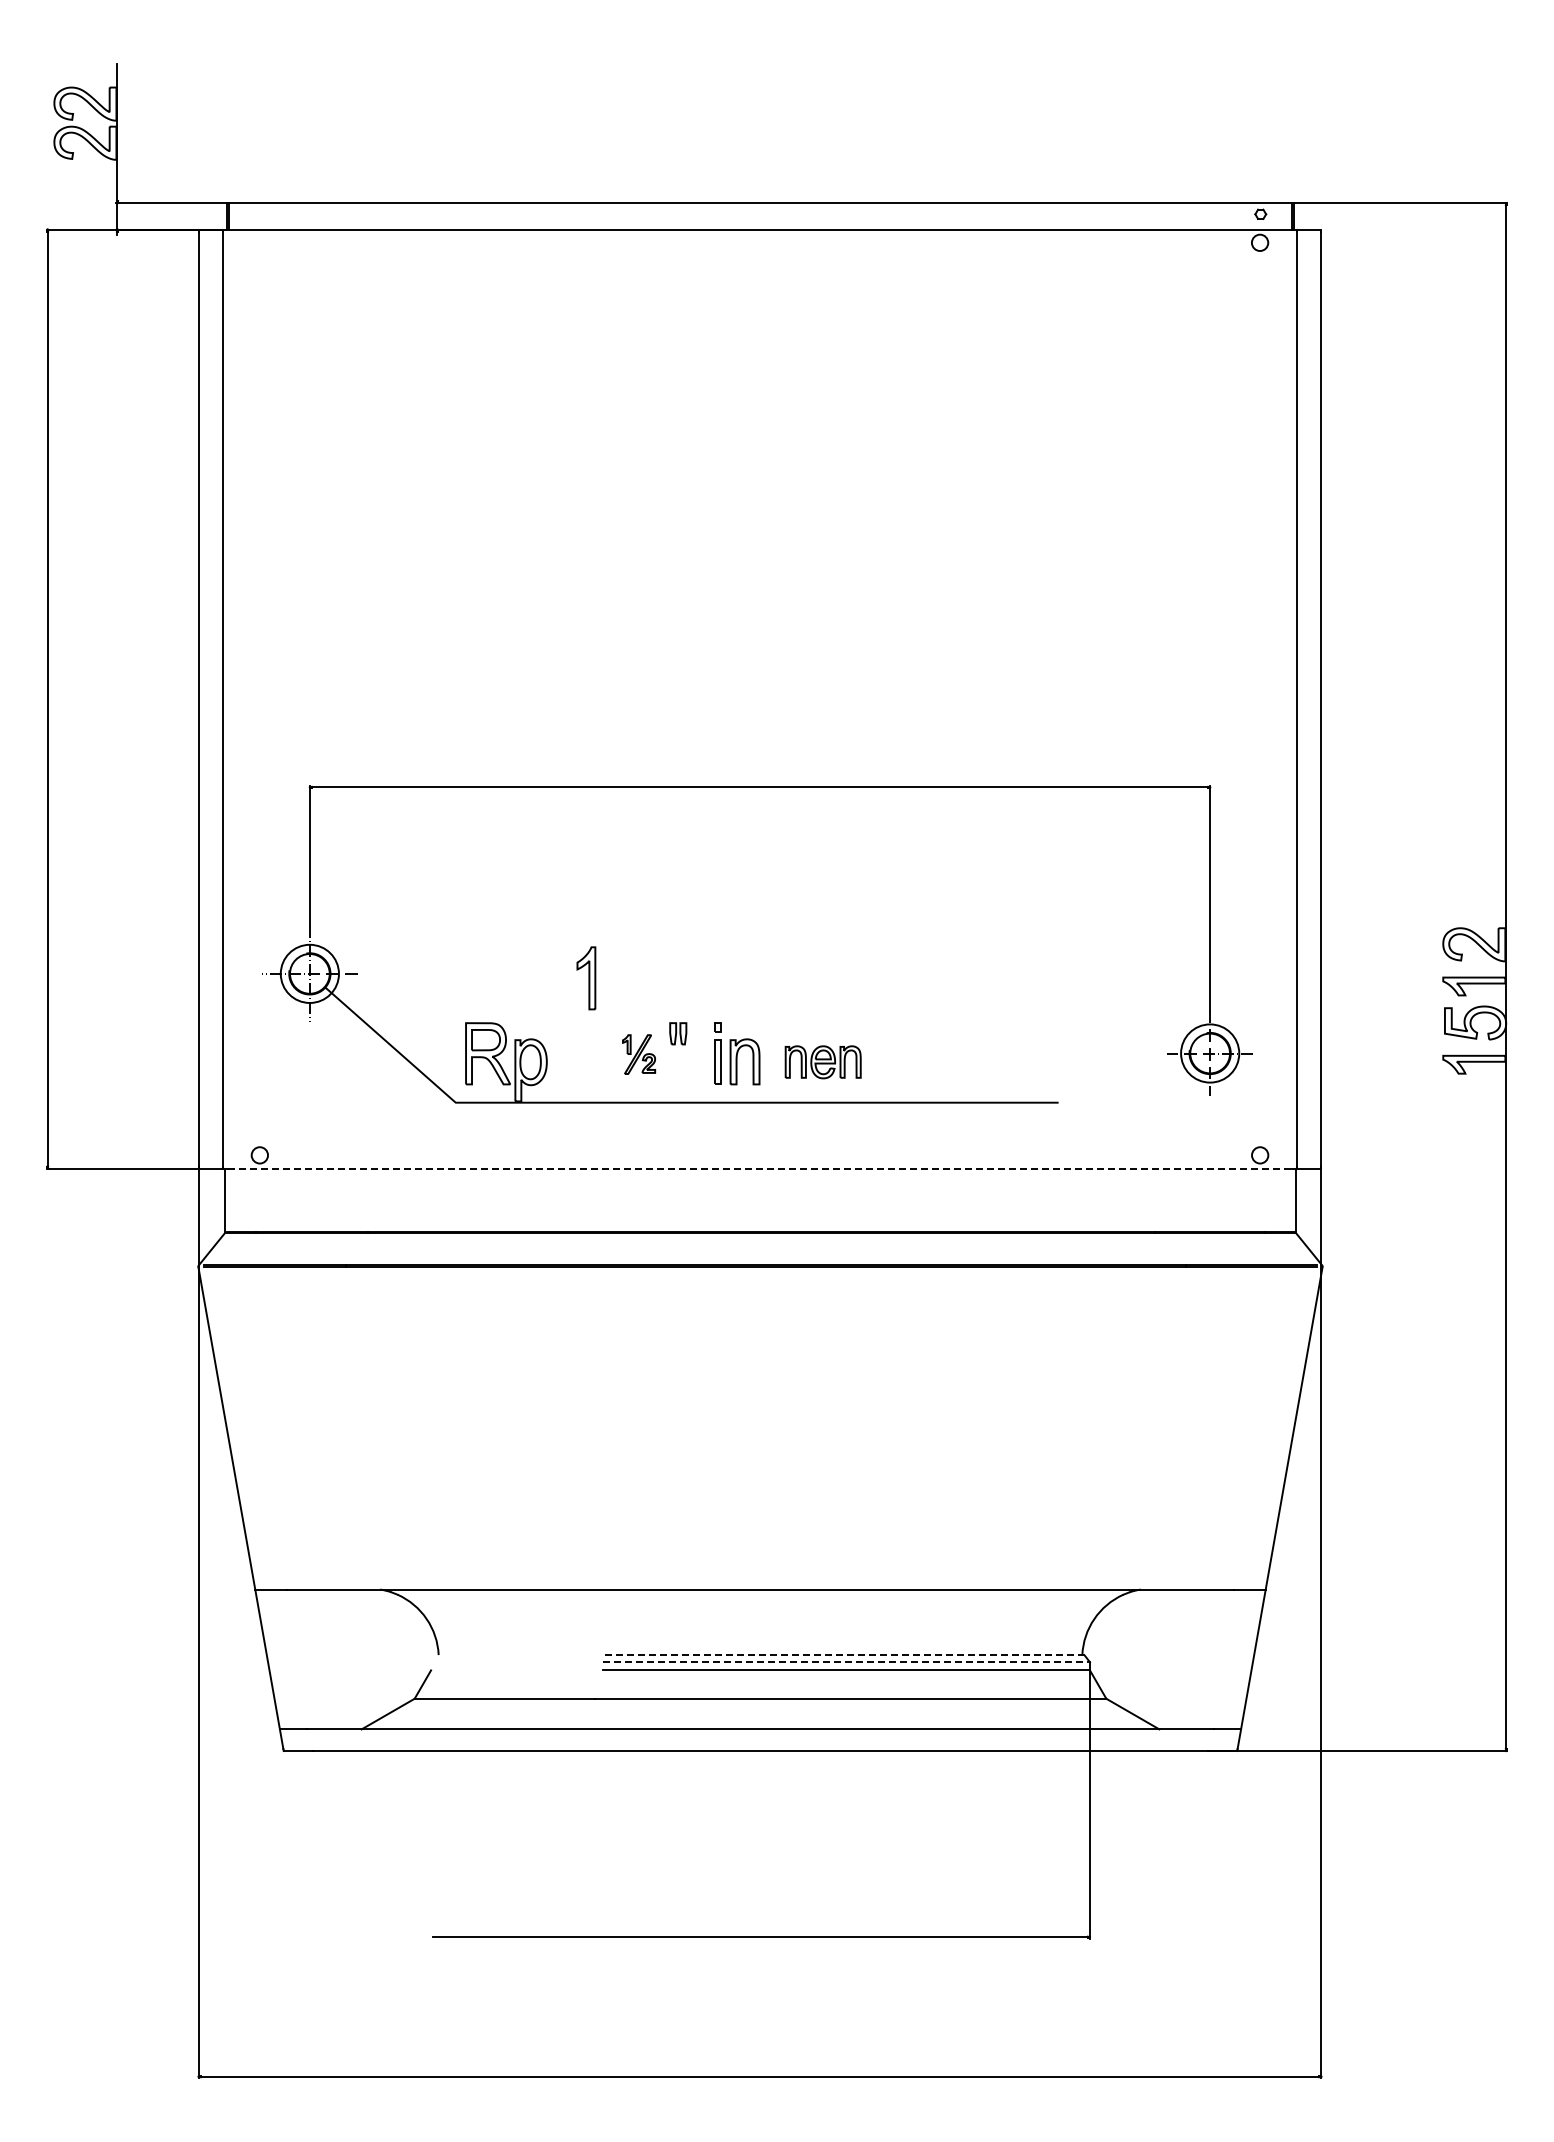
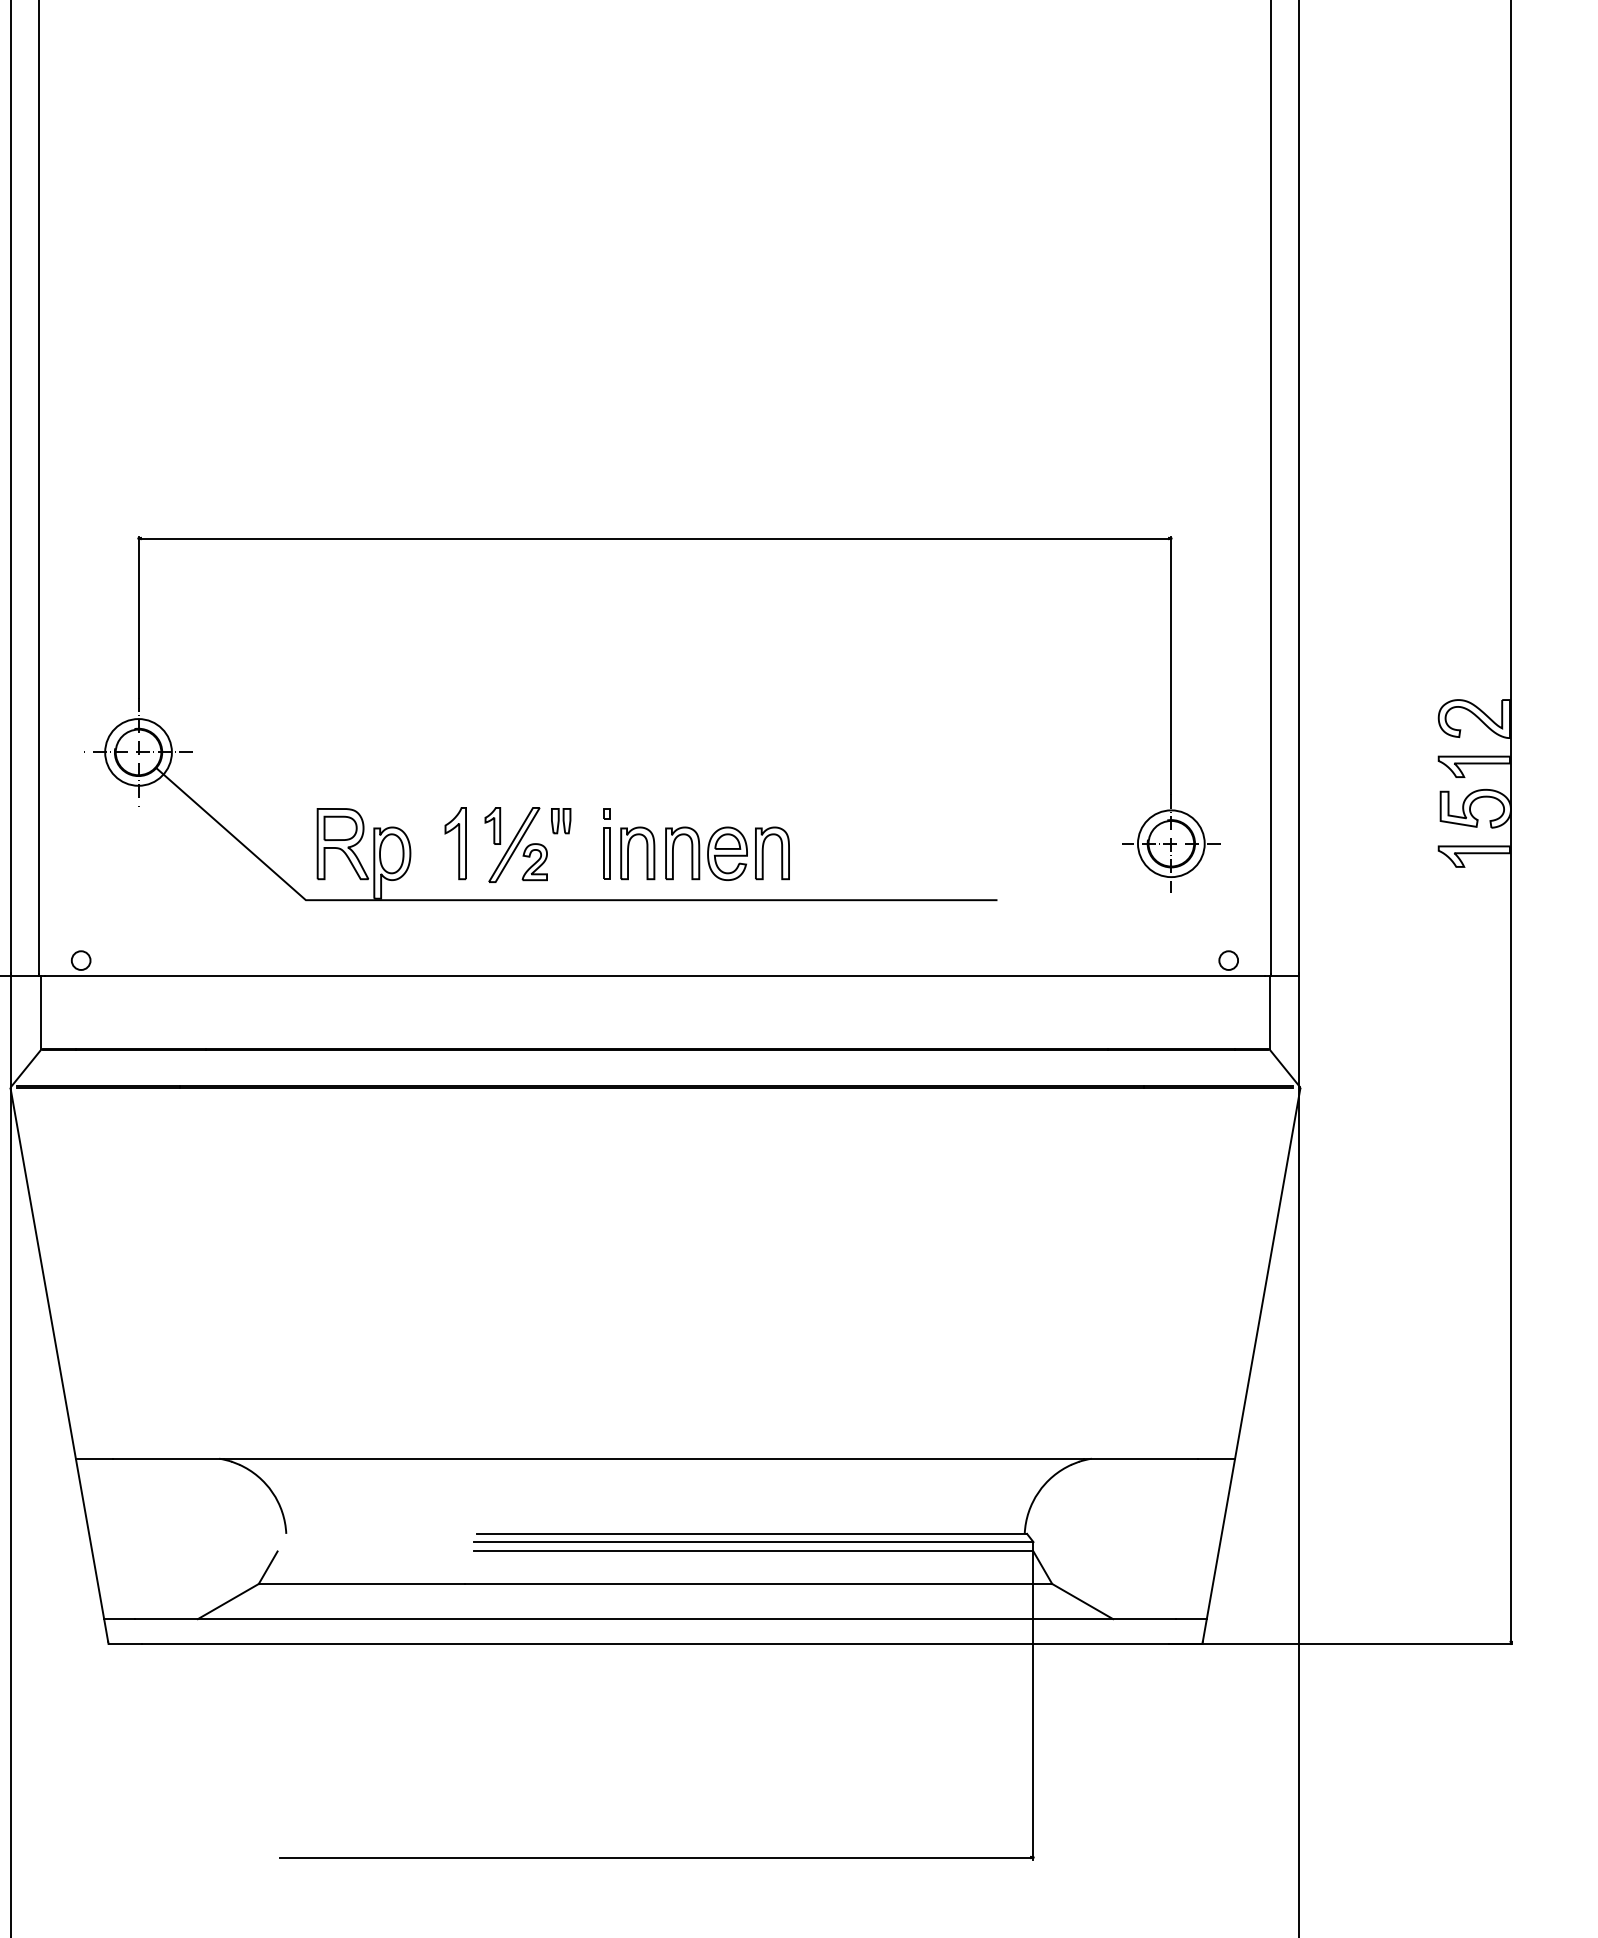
part: (586, 978) -> (455, 843), moved
part: (638, 1054) -> (515, 844), size x1.67
part: (822, 1062) -> (726, 854), size x1.43
line: (760, 1168) -> (655, 975), dashed -> solid
line: (844, 1655) -> (751, 1534), dashed -> solid
line: (846, 1662) -> (754, 1542), dashed -> solid

